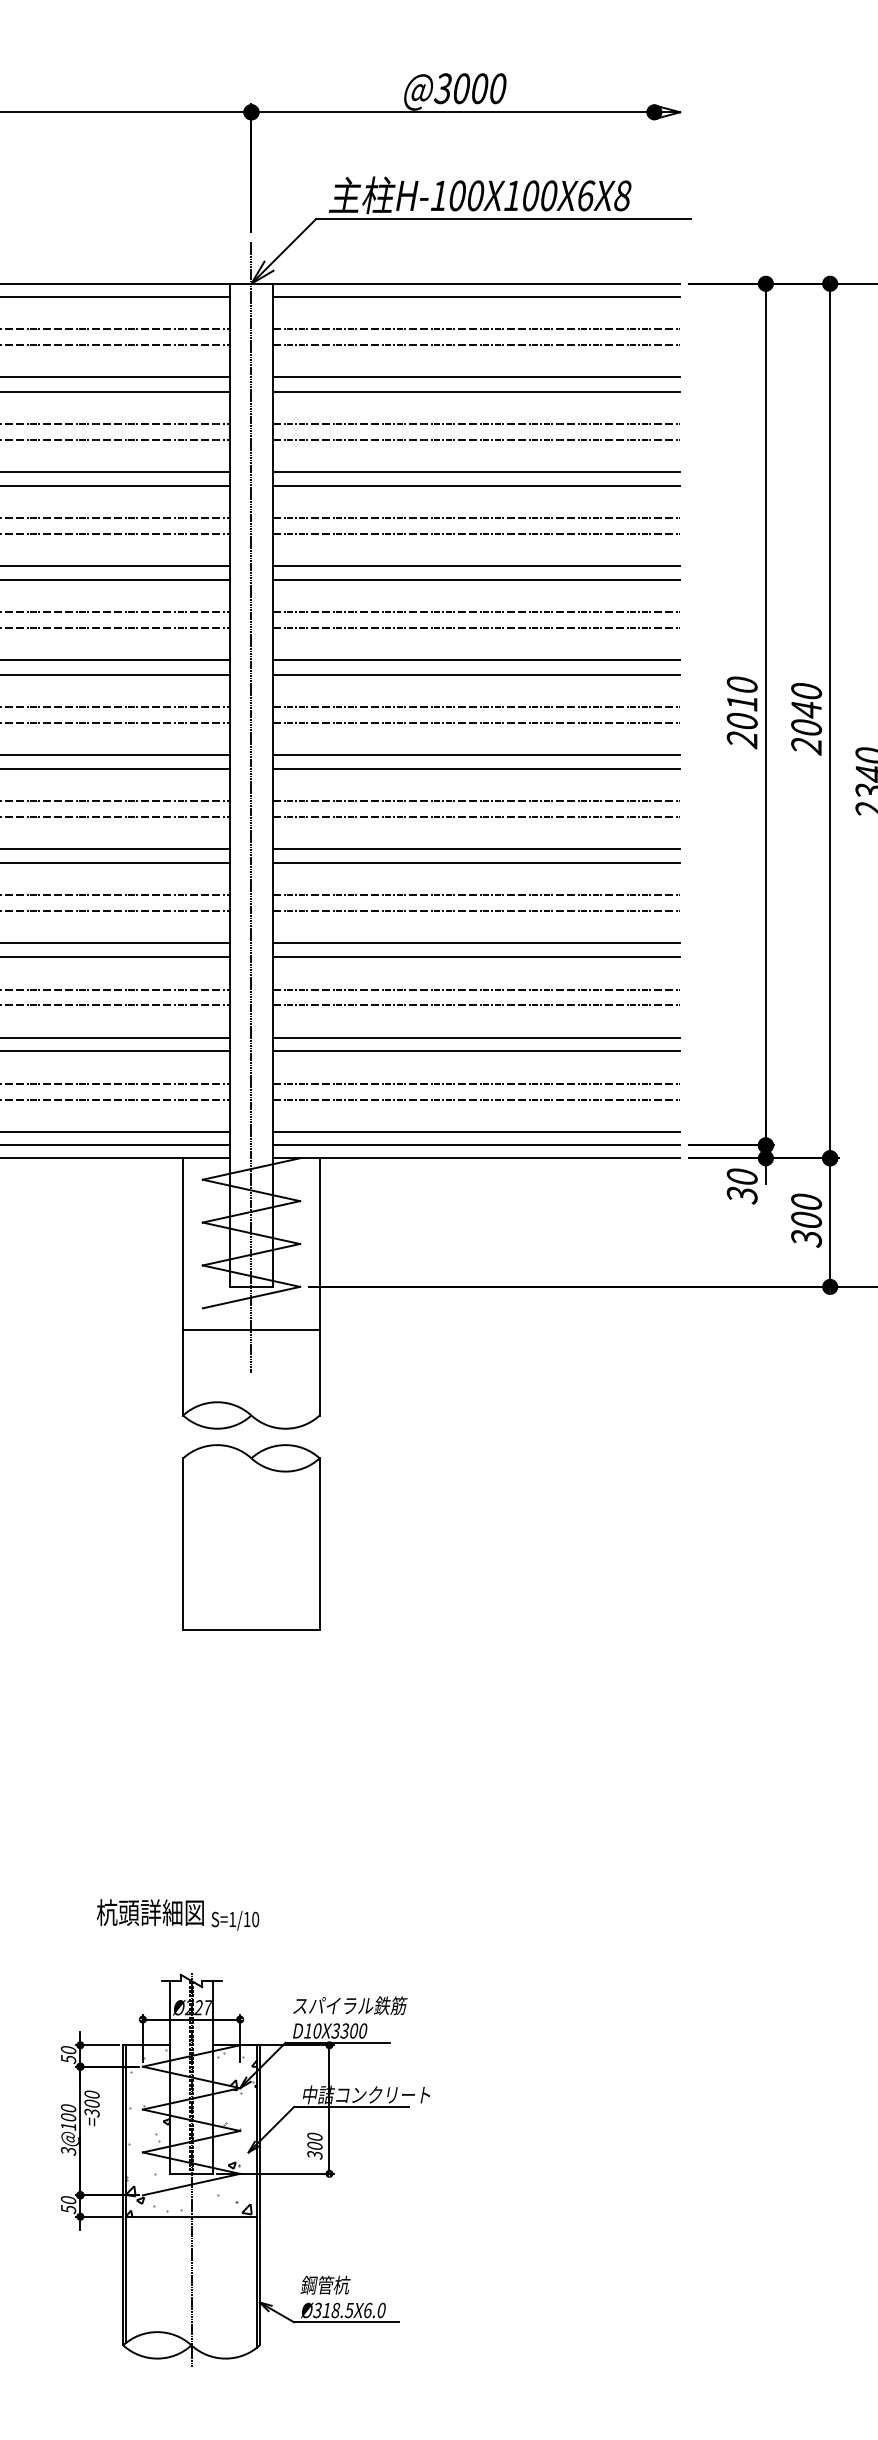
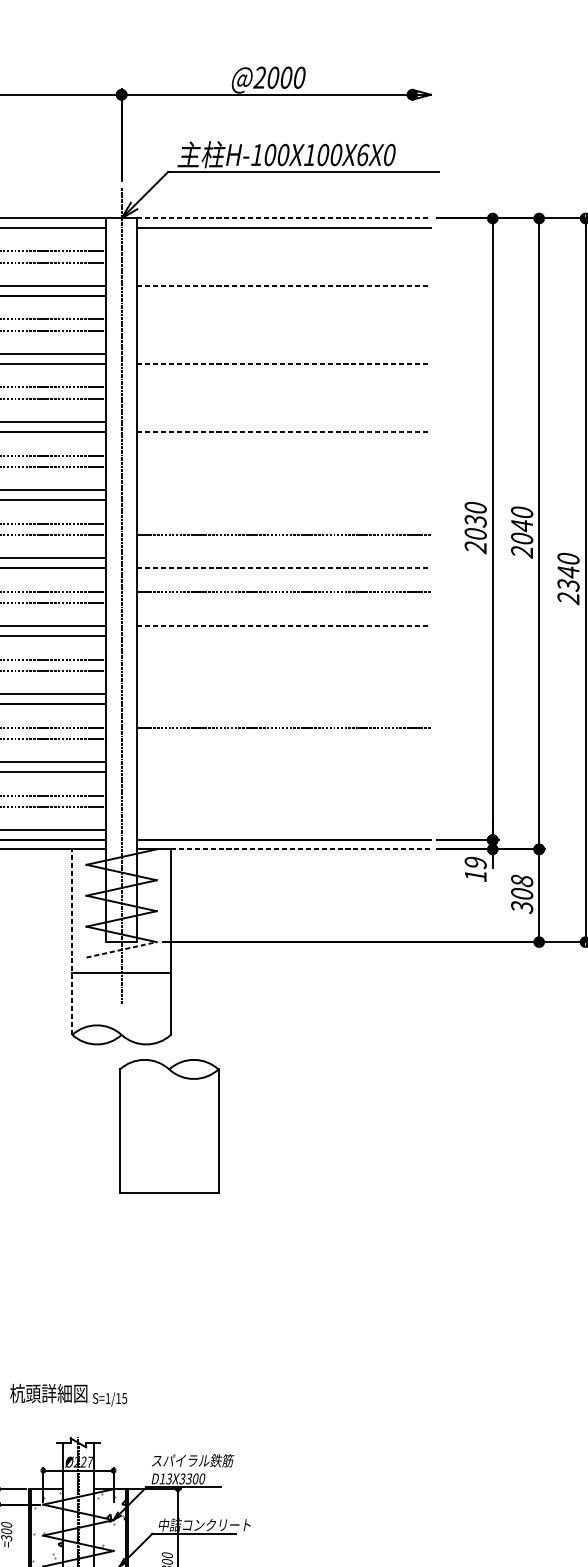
text: (442, 88) -> (259, 77), @3000 -> @2000
text: (622, 196) -> (389, 155), H-100X100X6X8 -> H-100X100X6X0
line: (476, 283) -> (284, 218), solid -> dashed
line: (476, 329) -> (284, 251), removed
line: (476, 345) -> (284, 263), removed
line: (476, 377) -> (284, 286), solid -> dashed
line: (476, 391) -> (284, 296), removed
line: (476, 423) -> (284, 319), removed
line: (476, 439) -> (284, 330), removed
line: (476, 471) -> (284, 353), removed
line: (476, 485) -> (284, 364), solid -> dashed
line: (476, 518) -> (284, 387), removed
line: (476, 533) -> (284, 398), removed
line: (476, 566) -> (284, 422), removed
line: (476, 580) -> (284, 432), solid -> dashed
line: (476, 612) -> (284, 455), removed
line: (476, 628) -> (284, 467), removed
line: (476, 660) -> (284, 490), removed
line: (476, 674) -> (284, 500), removed
text: (741, 703) -> (475, 521), 2010 -> 2030
line: (476, 706) -> (284, 523), removed
line: (476, 754) -> (284, 558), removed
line: (476, 768) -> (284, 568), solid -> dashed
line: (476, 816) -> (284, 602), removed
line: (476, 848) -> (284, 625), solid -> dashed
line: (476, 863) -> (284, 636), removed
line: (476, 895) -> (284, 659), removed
line: (476, 911) -> (284, 671), removed
line: (476, 943) -> (284, 694), removed
line: (476, 956) -> (284, 703), removed
line: (476, 1005) -> (284, 739), removed
line: (476, 1037) -> (284, 762), removed
line: (476, 1051) -> (284, 772), removed
line: (476, 1083) -> (284, 795), removed
line: (476, 1099) -> (284, 806), removed
line: (476, 1131) -> (284, 830), removed
line: (500, 1158) -> (301, 849), solid -> dashed
text: (741, 1186) -> (475, 869), 30 -> 19
text: (806, 1201) -> (522, 880), 300 -> 308
line: (183, 1286) -> (72, 941), solid -> dashed
line: (251, 1297) -> (121, 949), solid -> dashed
part: (251, 1537) -> (169, 1126), moved
text: (255, 1919) -> (124, 1398), S=1/10 -> S=1/15
text: (316, 2030) -> (168, 1478), D10X3300 -> D13X3300

